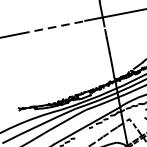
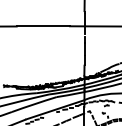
line: (52, 27) -> (43, 26), dashed -> solid

